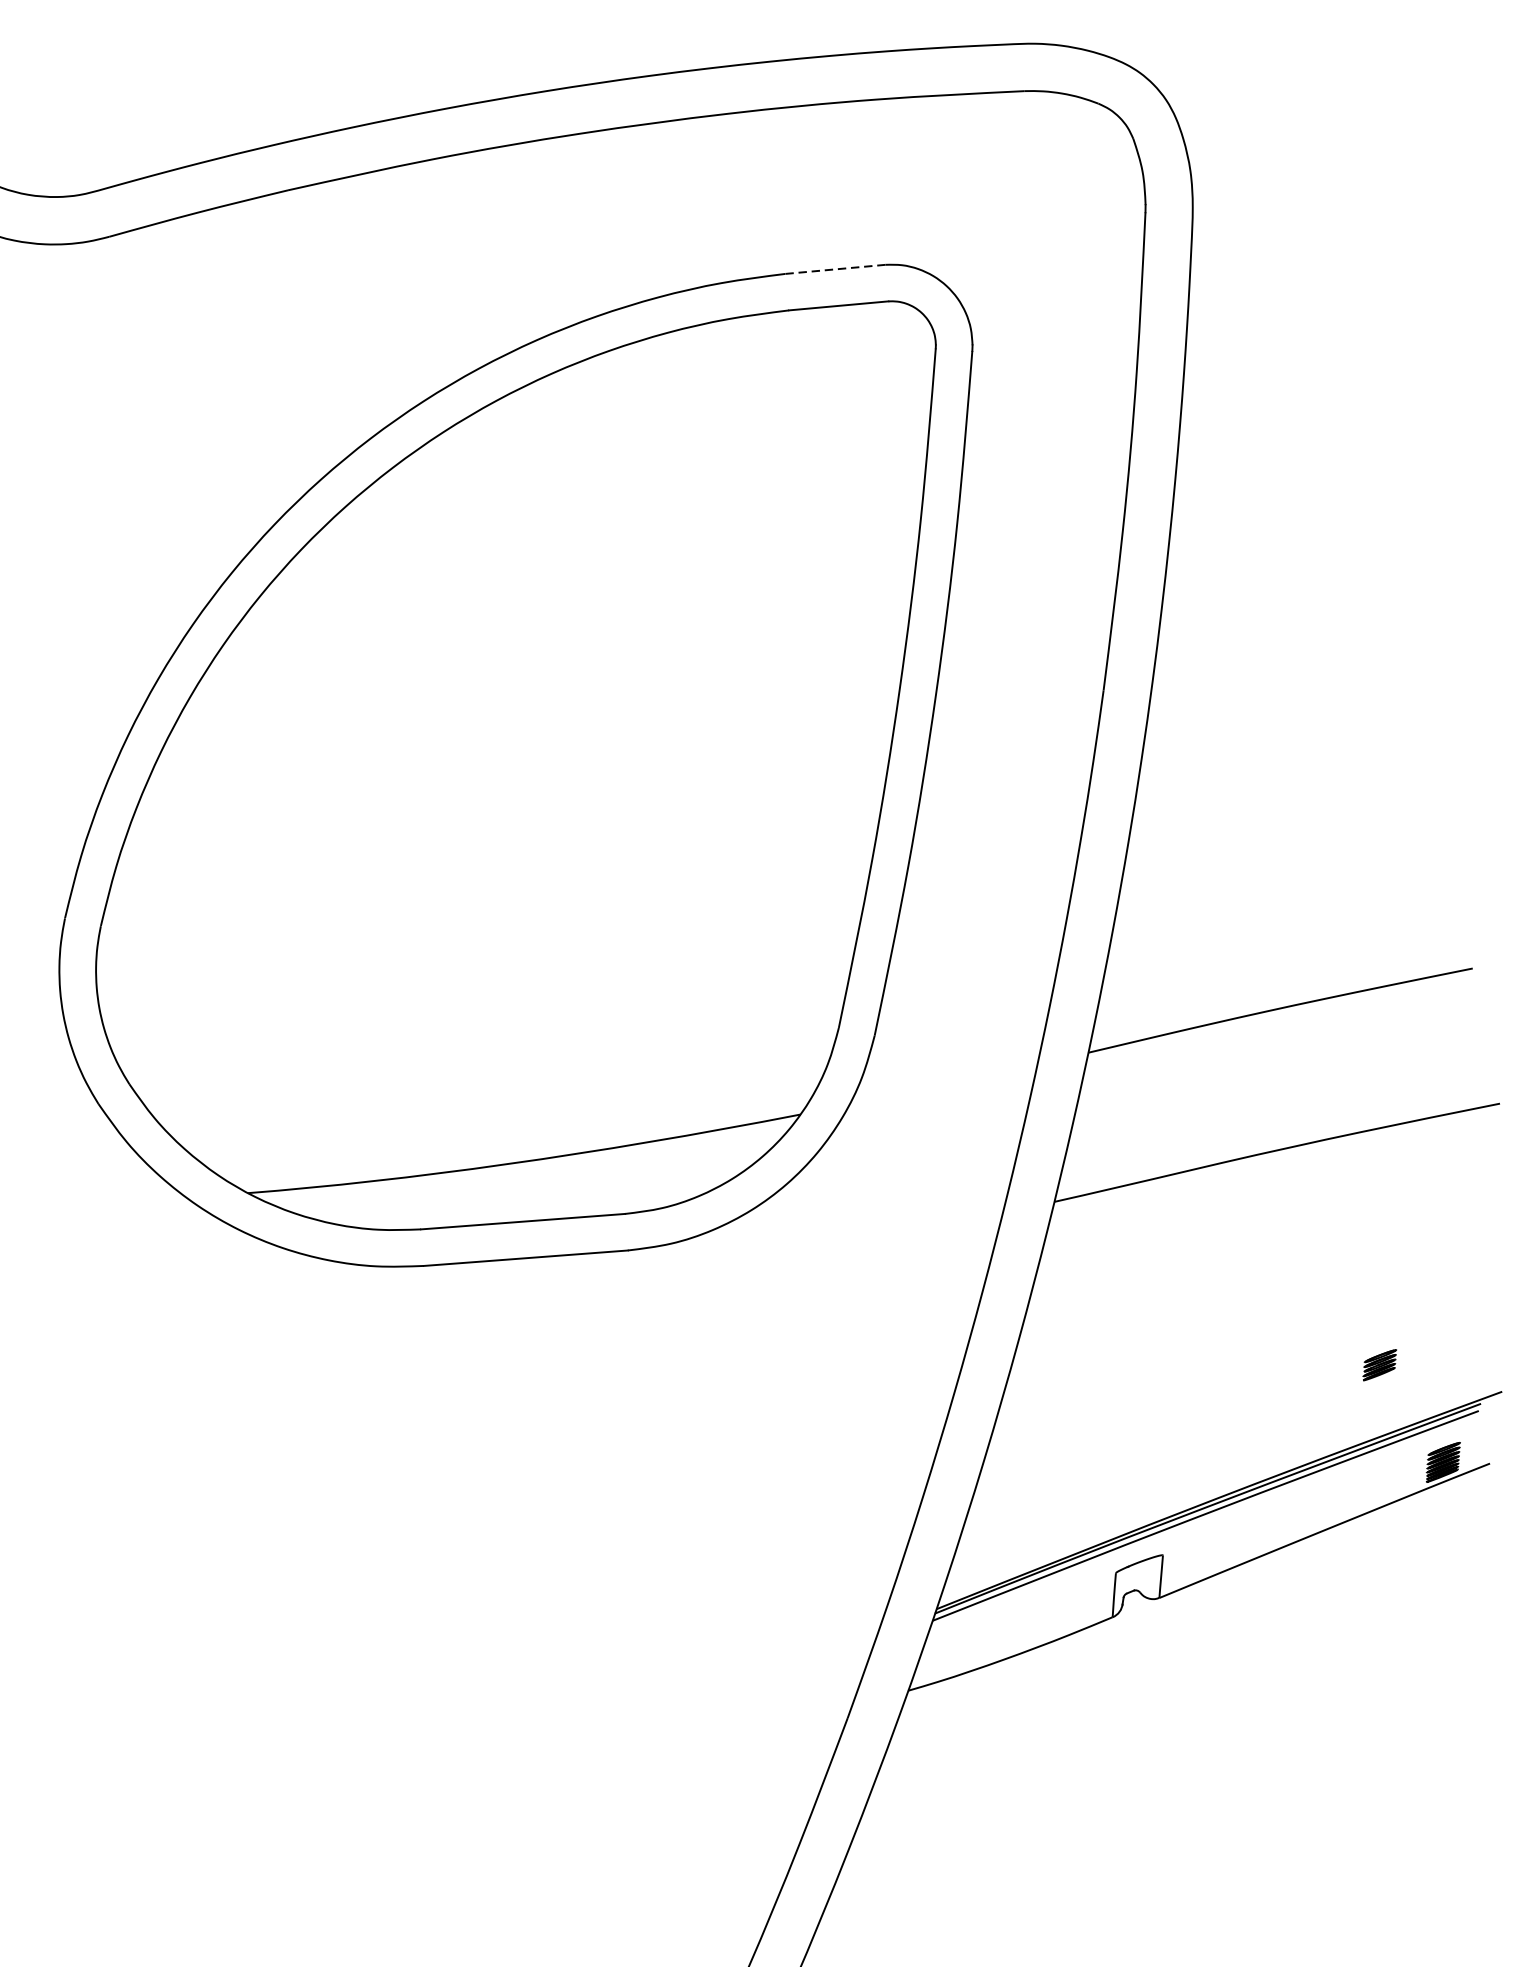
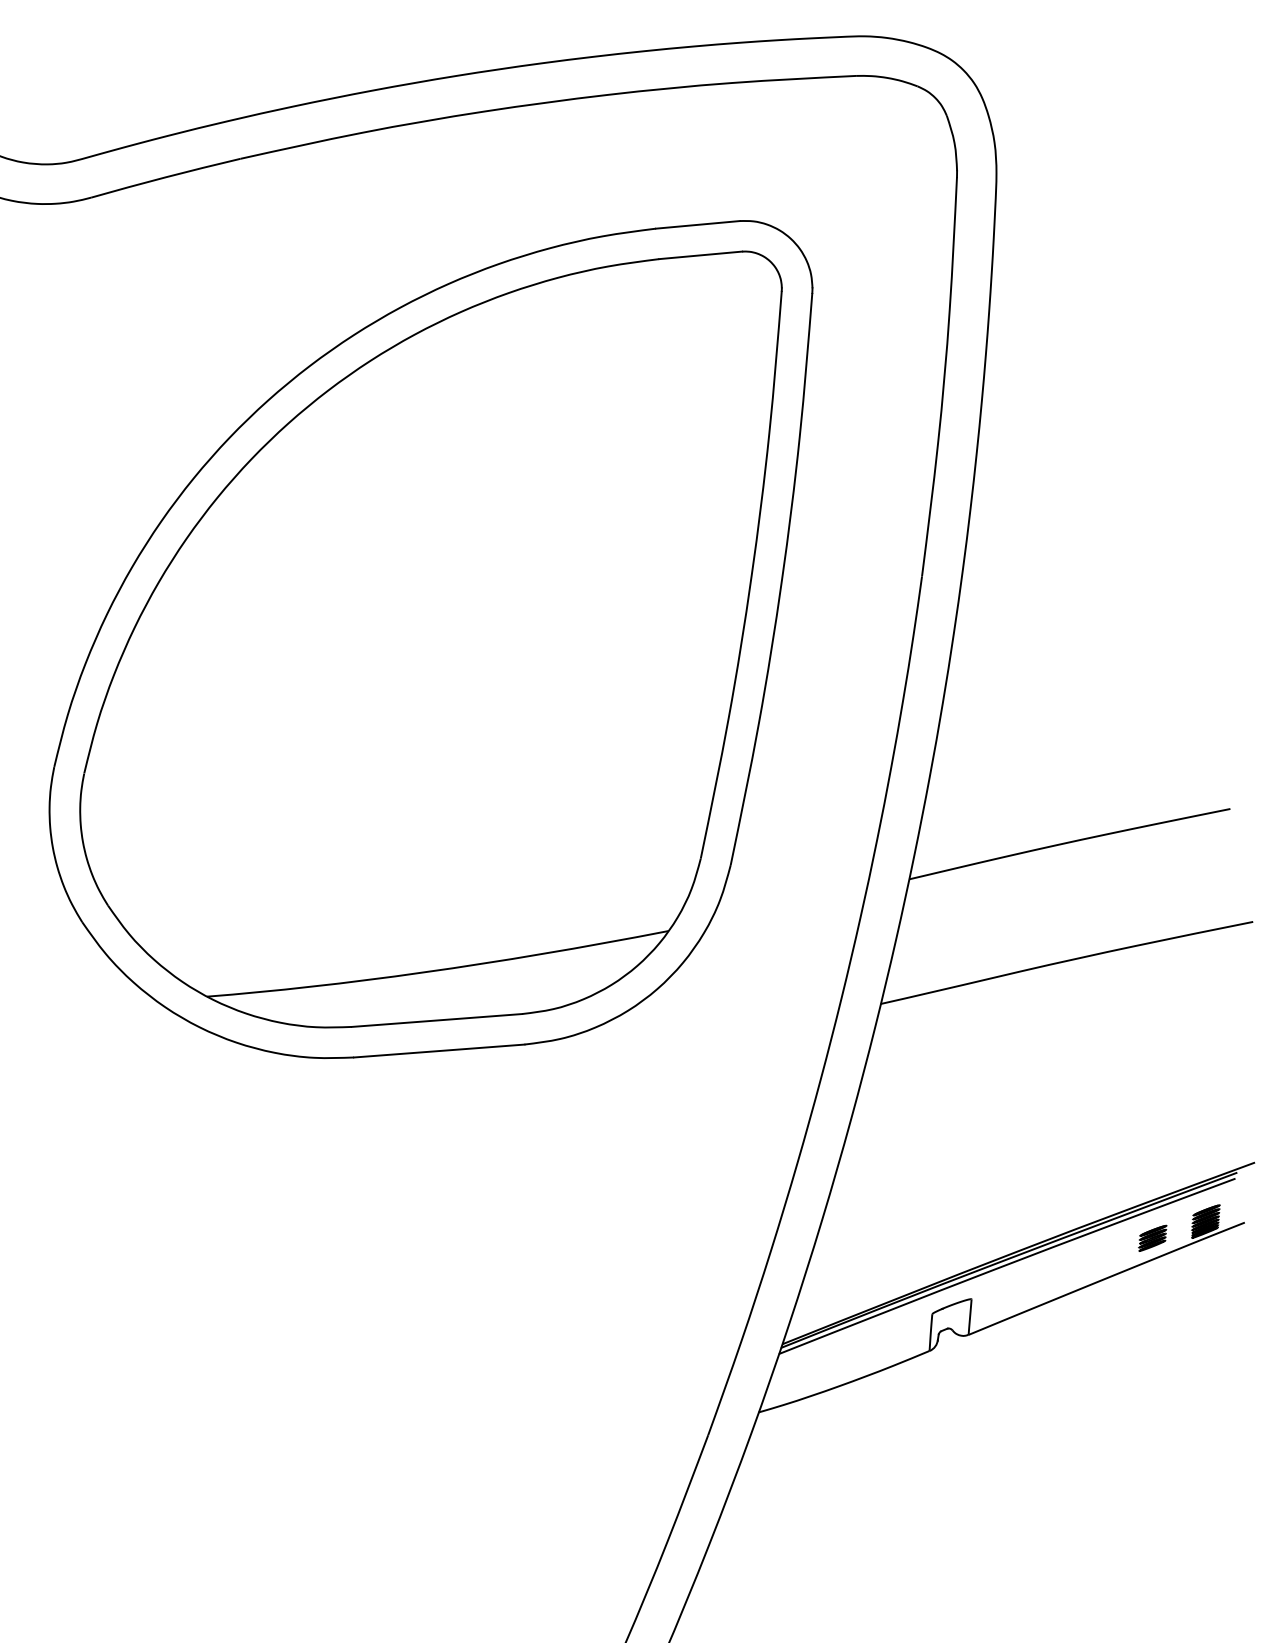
line: (834, 268) -> (697, 224), dashed -> solid
part: (1379, 1364) -> (1152, 1237), moved

